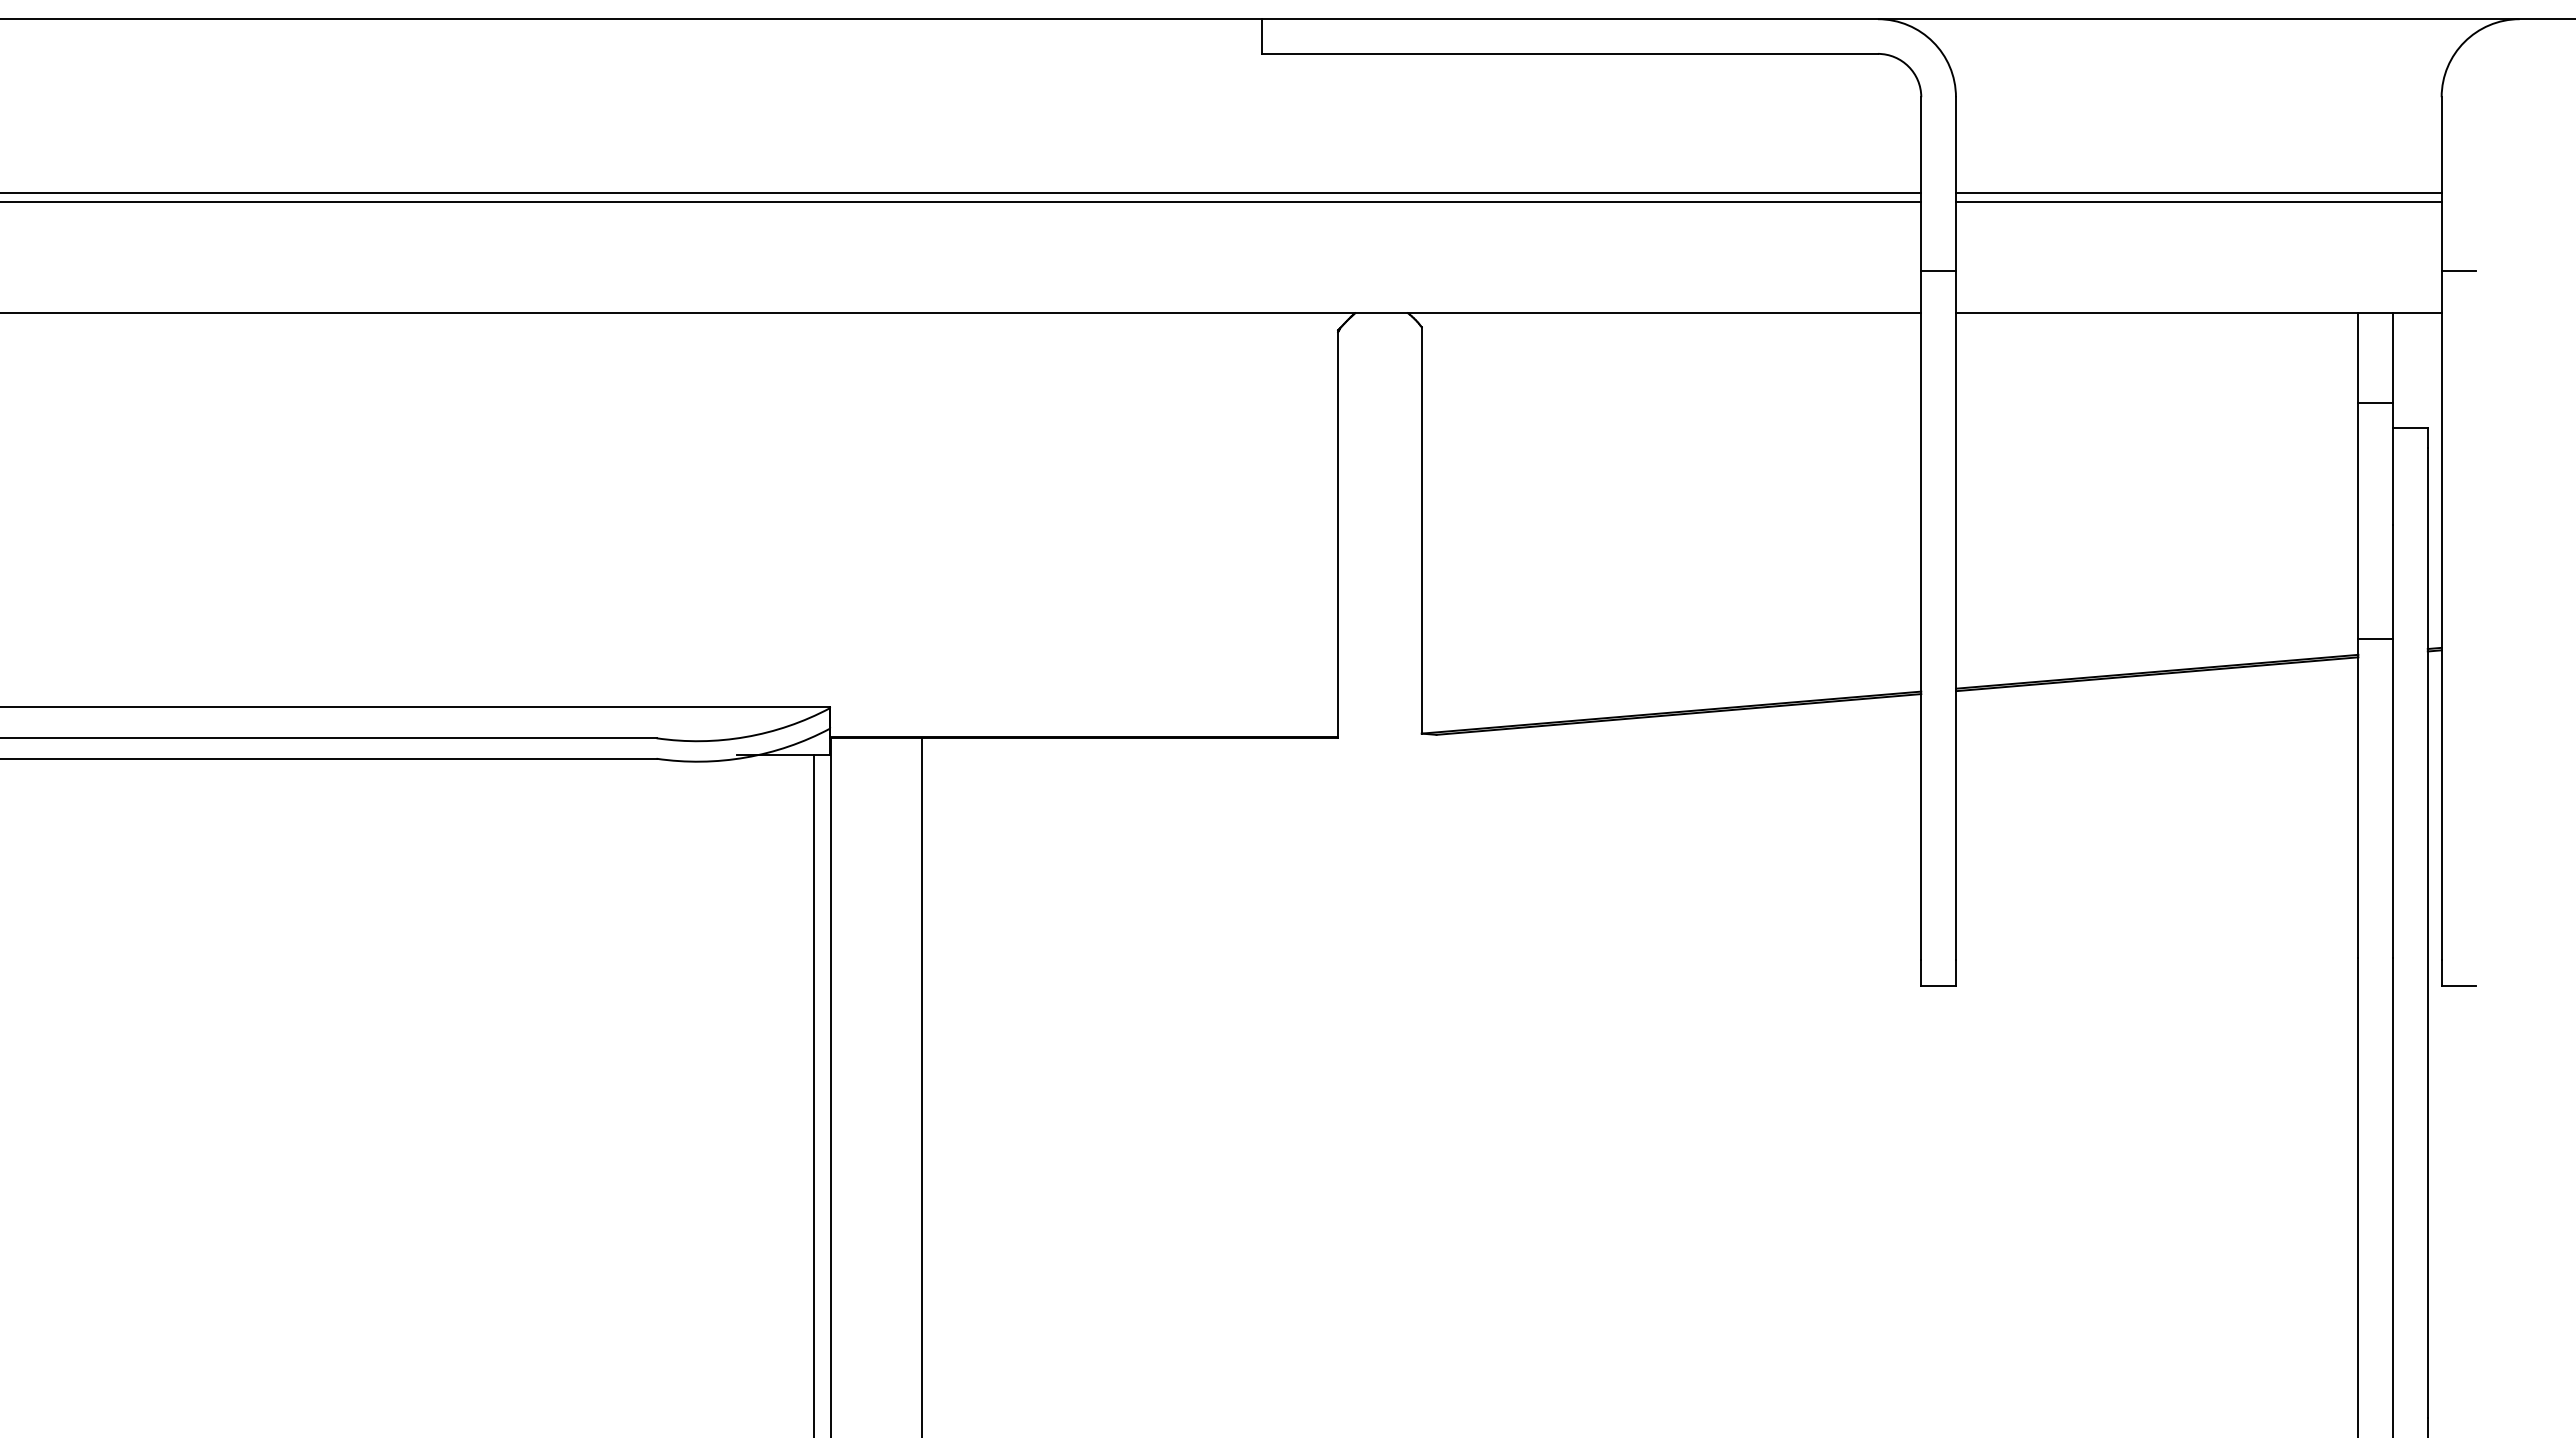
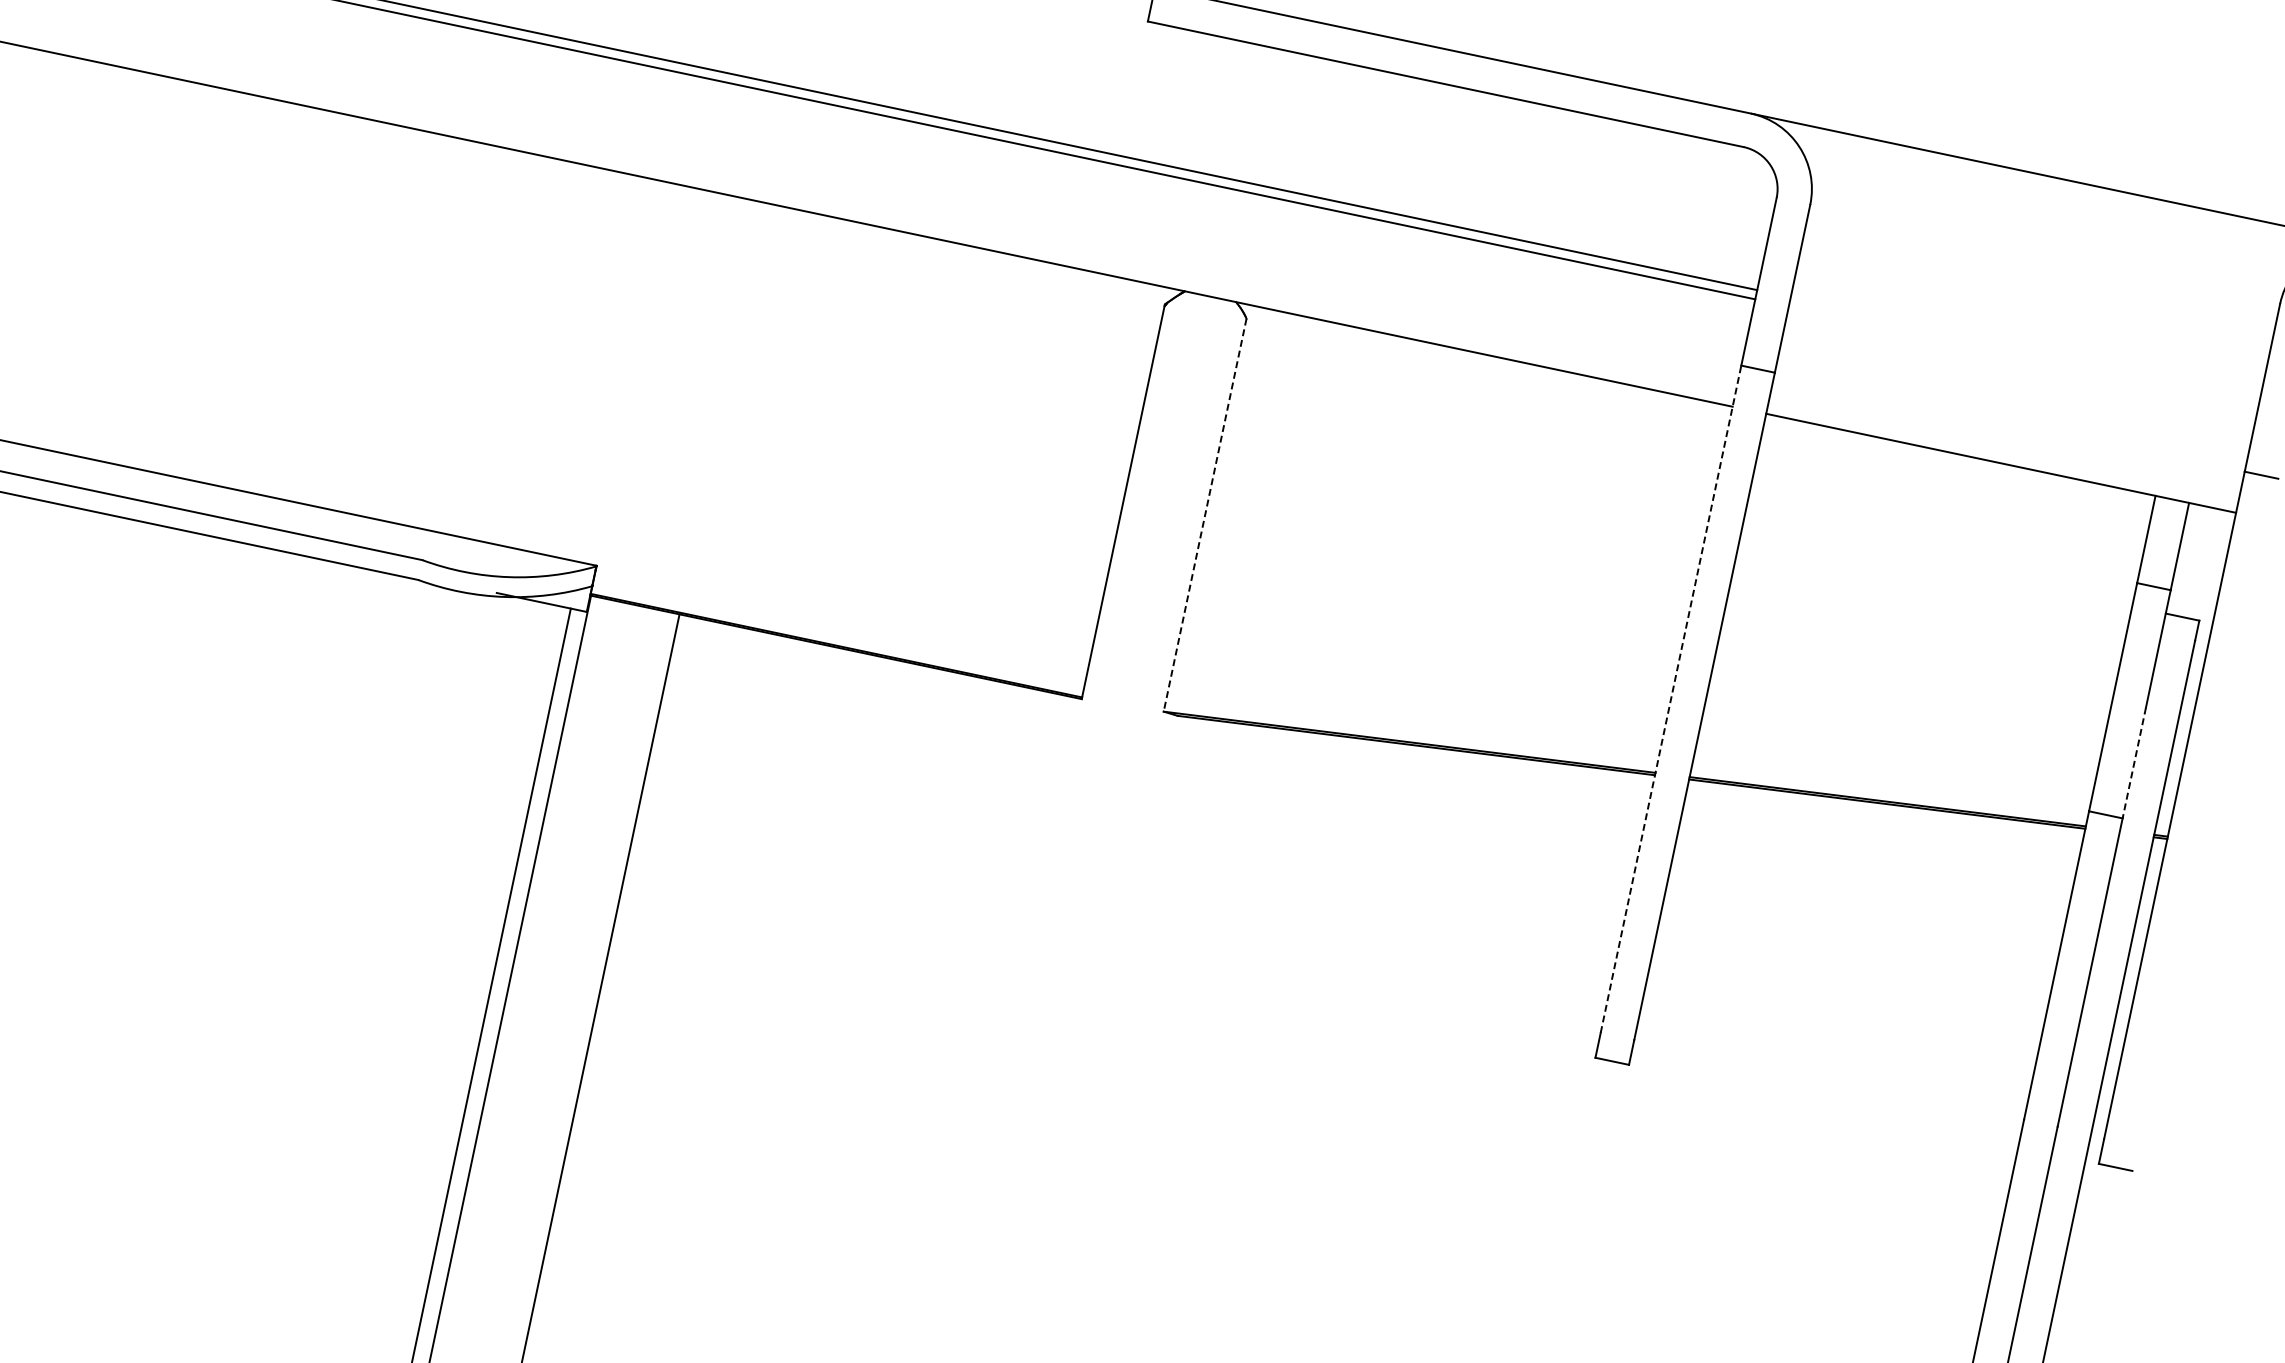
line: (2198, 192) -> (2025, 346), removed
line: (2198, 202) -> (2023, 356), removed
line: (1421, 531) -> (1204, 516), solid -> dashed
line: (2393, 582) -> (2134, 763), solid -> dashed
line: (1921, 615) -> (1671, 699), solid -> dashed

